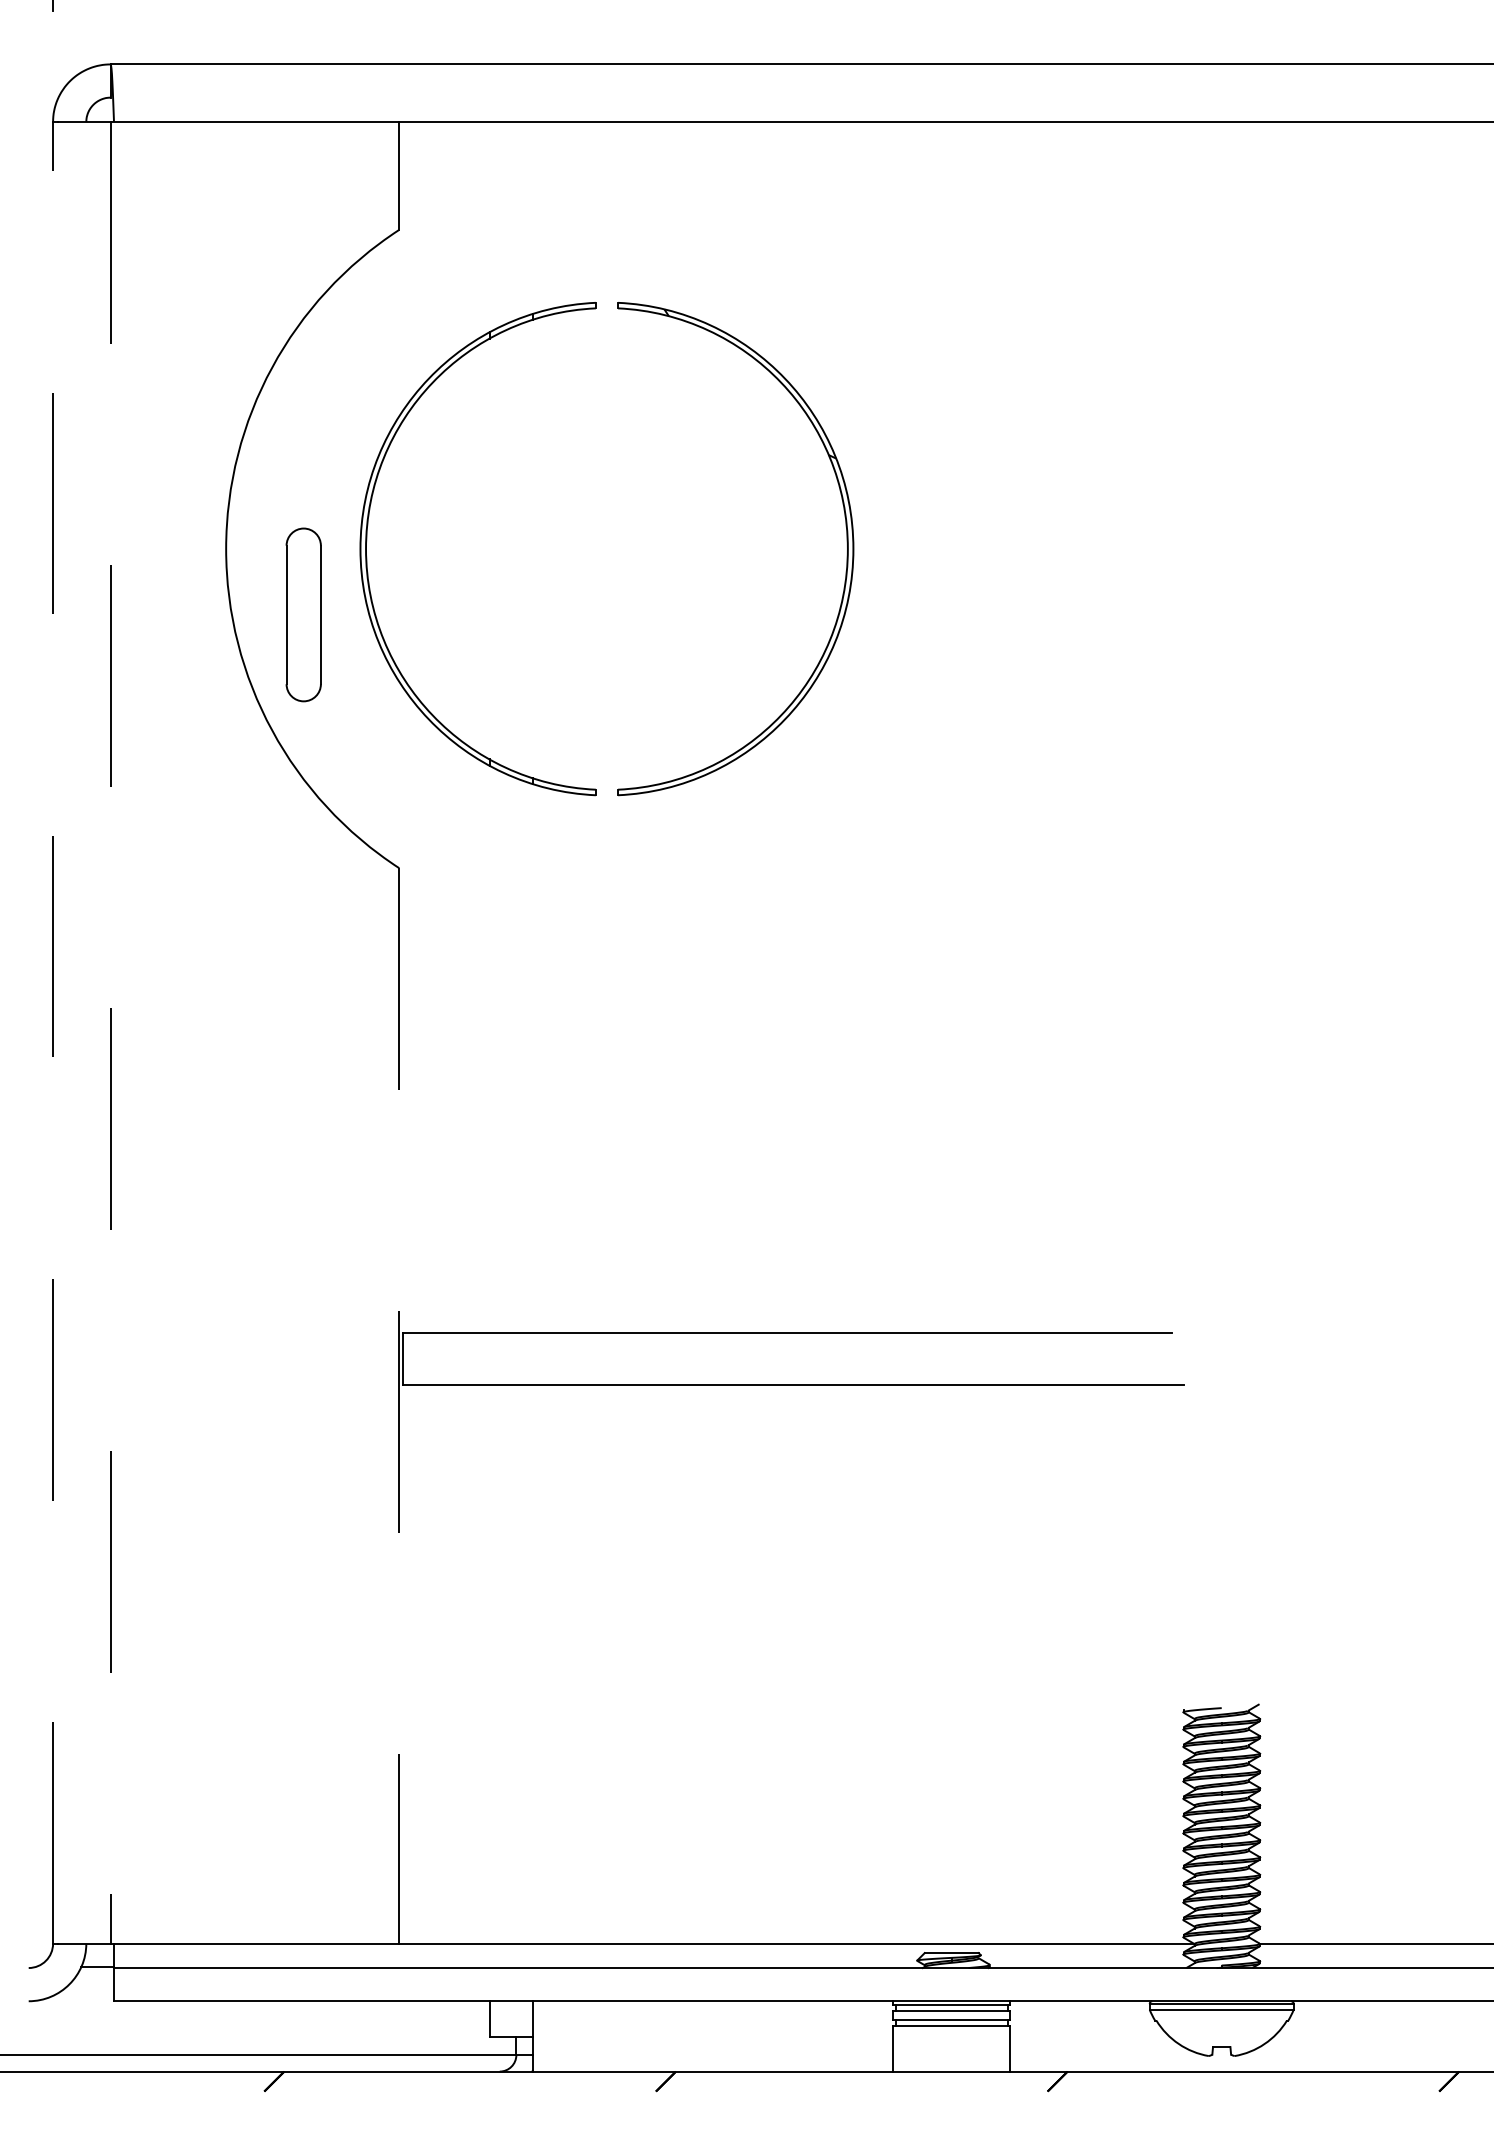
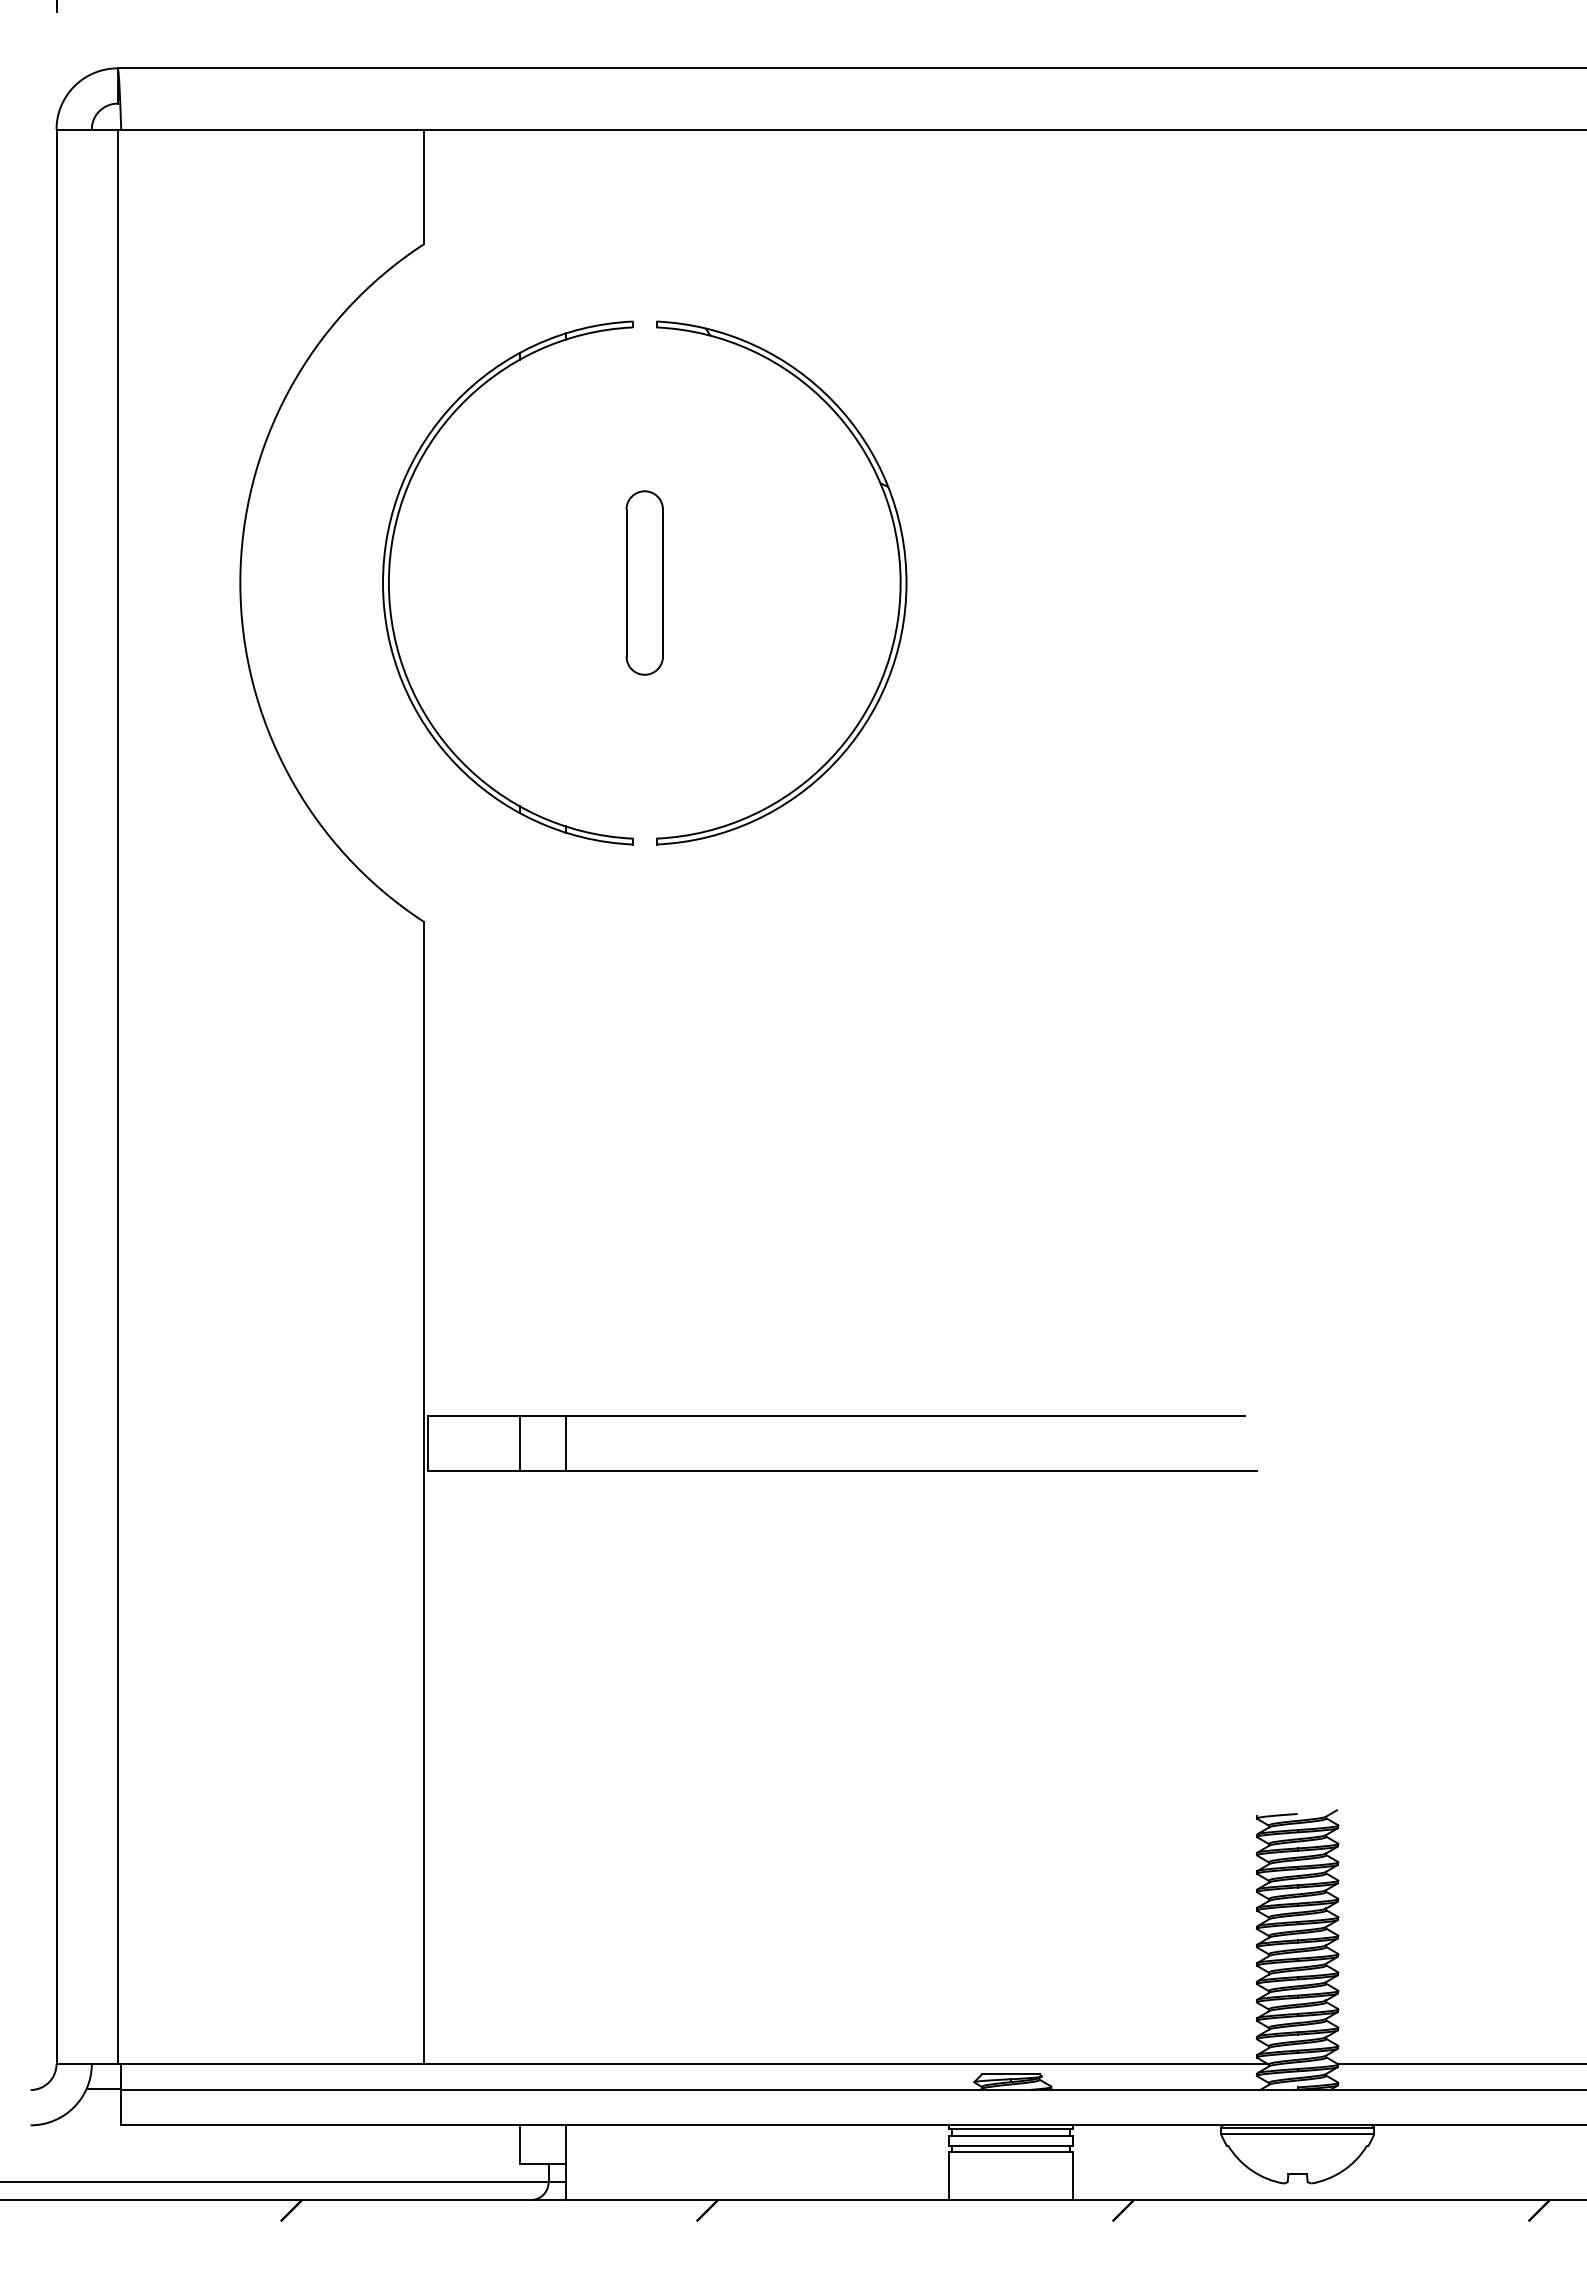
part: (303, 614) -> (644, 582), moved
line: (53, 1032) -> (56, 1096), dashed -> solid
line: (110, 1033) -> (117, 1097), dashed -> solid
line: (489, 1359) -> (520, 1443), added
line: (532, 1359) -> (565, 1443), added
line: (399, 1406) -> (424, 1493), dashed -> solid

